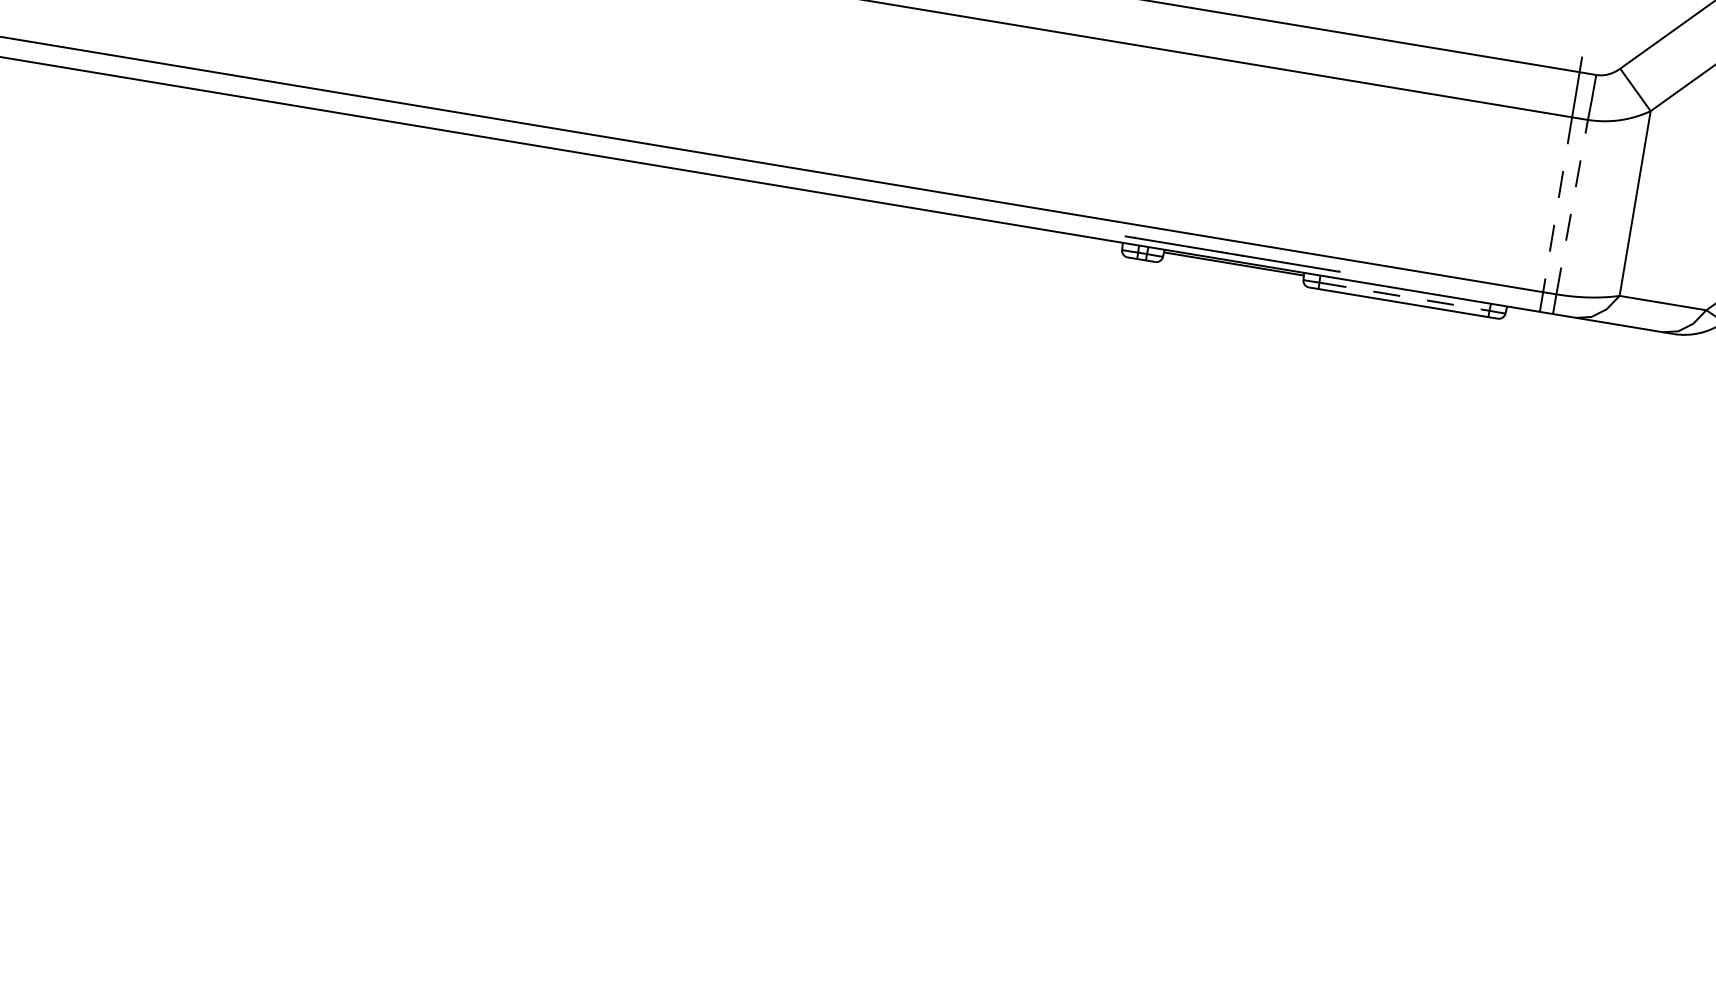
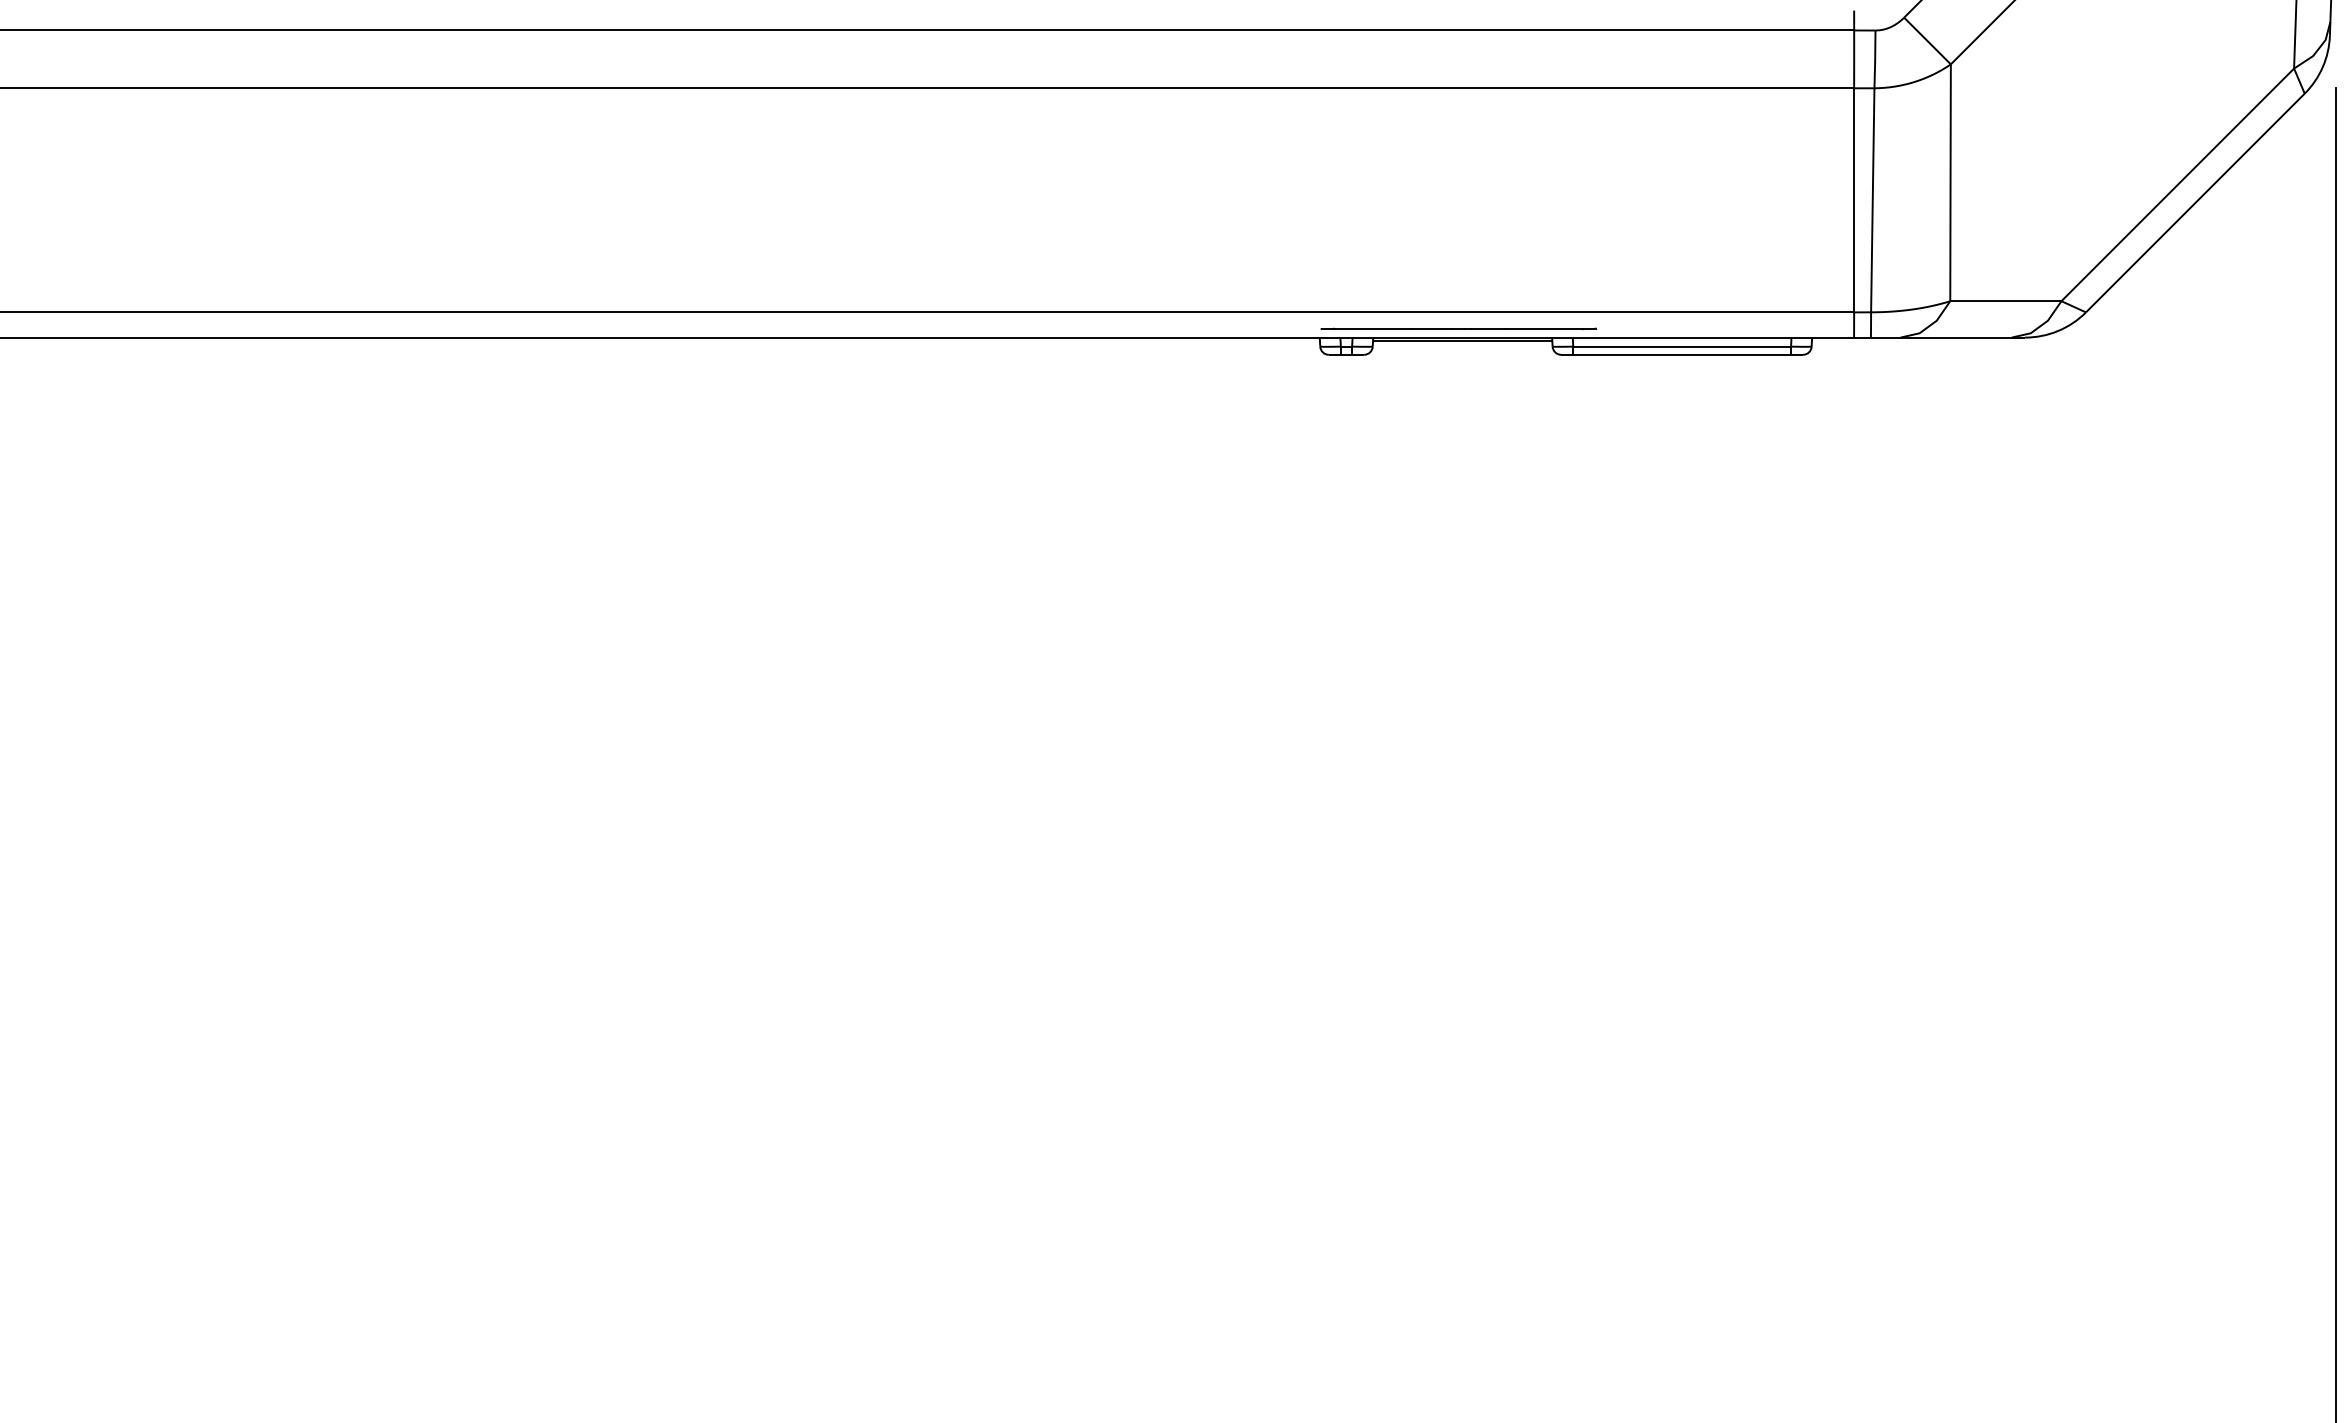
line: (1557, 204) -> (1854, 200), dashed -> solid
line: (1571, 207) -> (1872, 200), dashed -> solid
line: (1404, 296) -> (1682, 346), dashed -> solid

